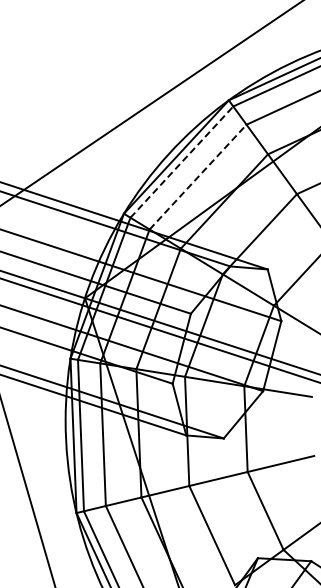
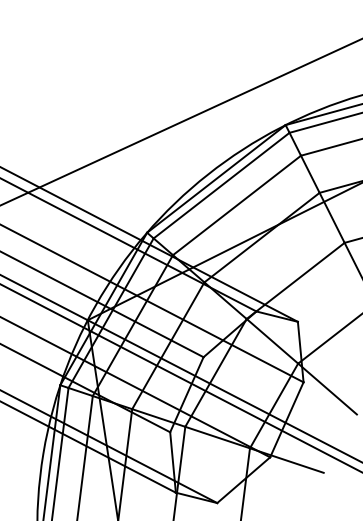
line: (181, 162) -> (221, 185), dashed -> solid
line: (198, 176) -> (237, 204), dashed -> solid

